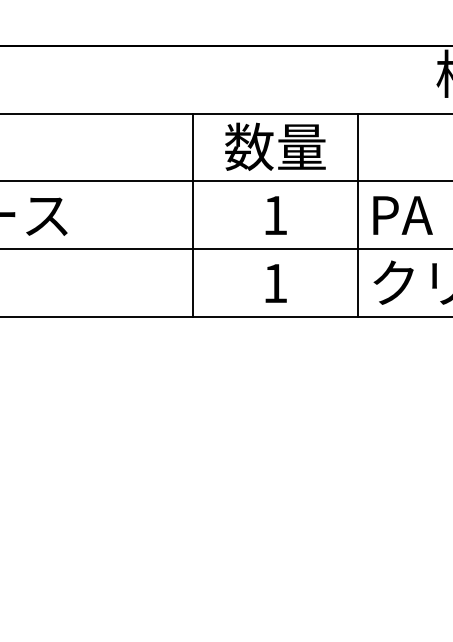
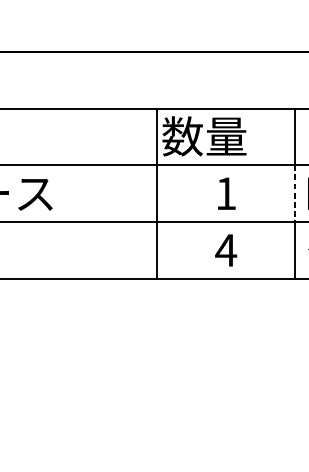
text: (275, 146) -> (204, 136), moved
line: (358, 215) -> (295, 193), solid -> dashed
text: (275, 283) -> (226, 250), 1 -> 4

